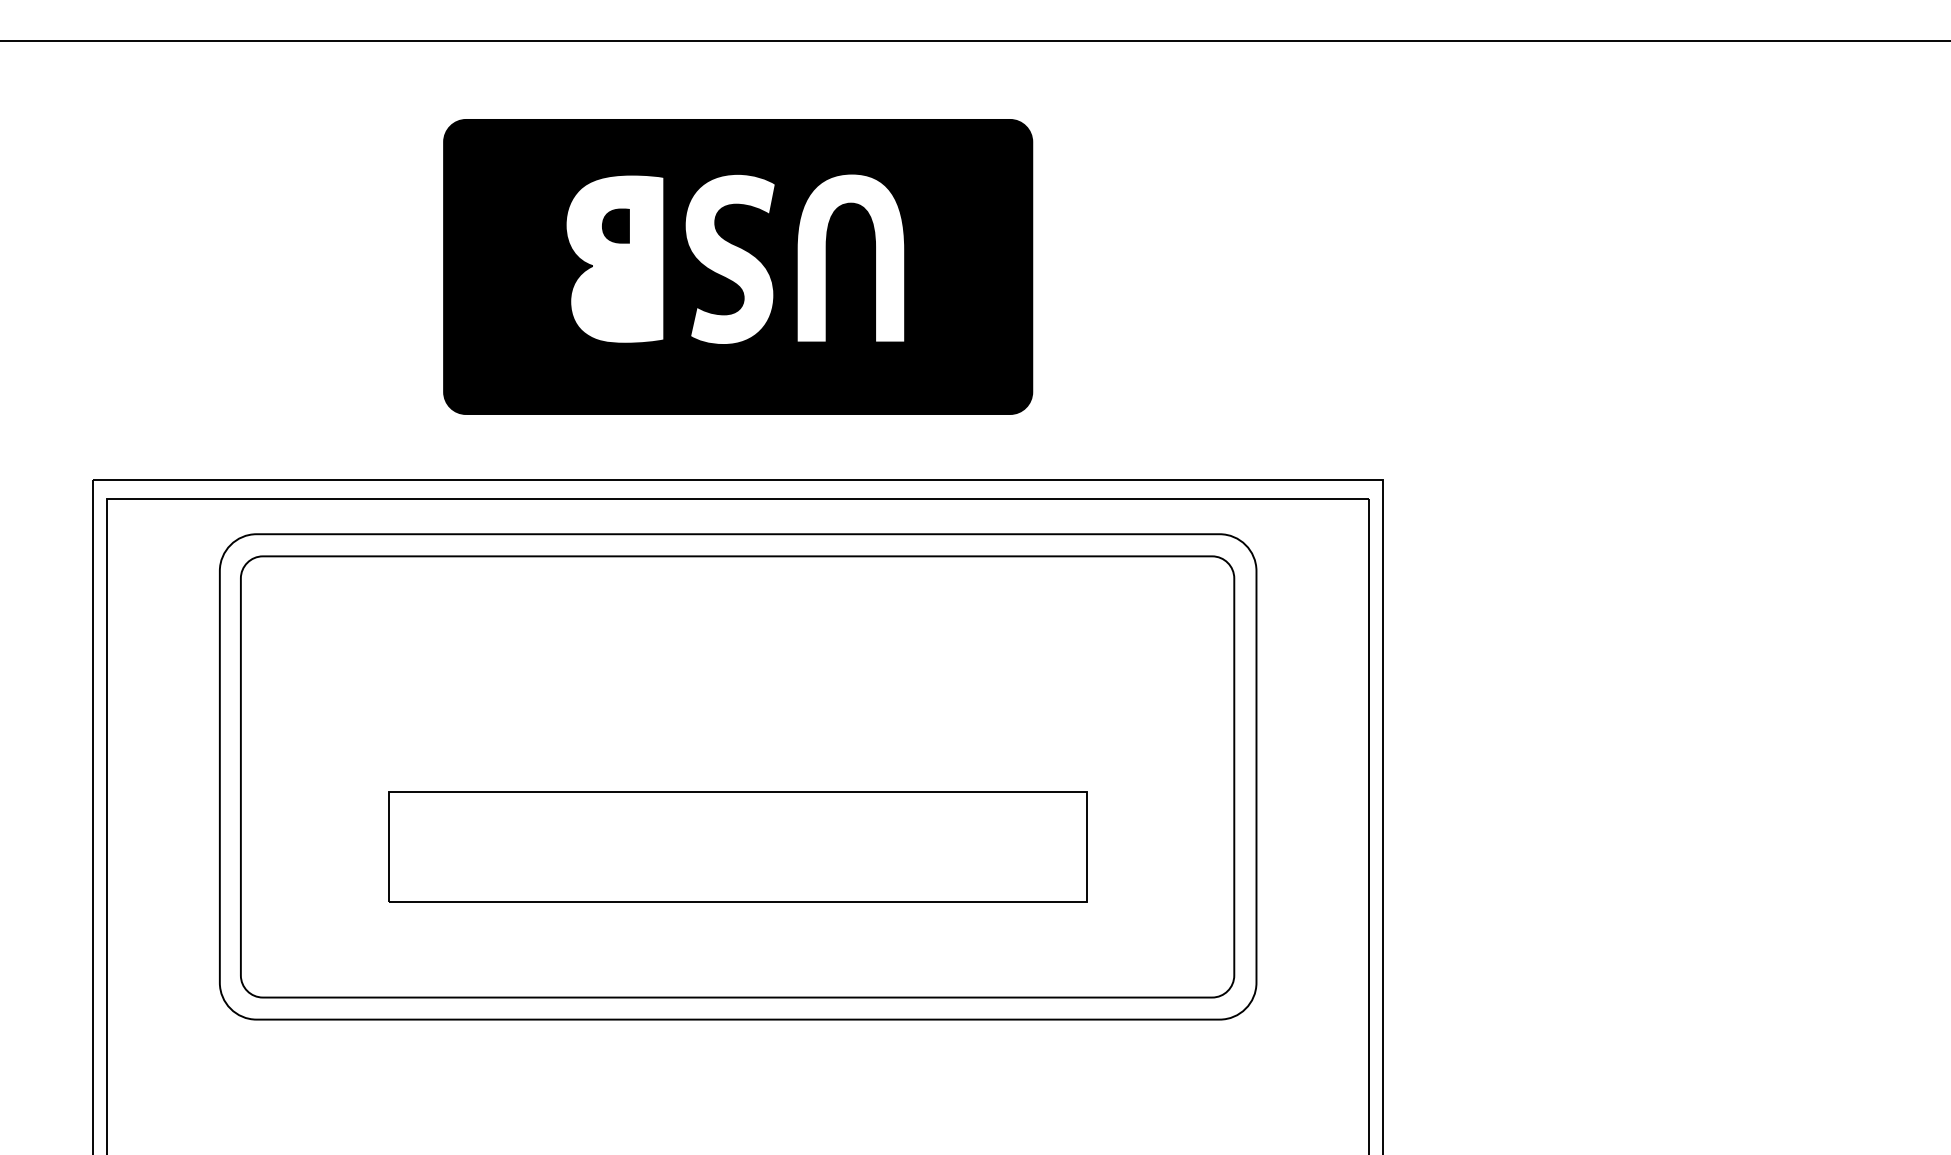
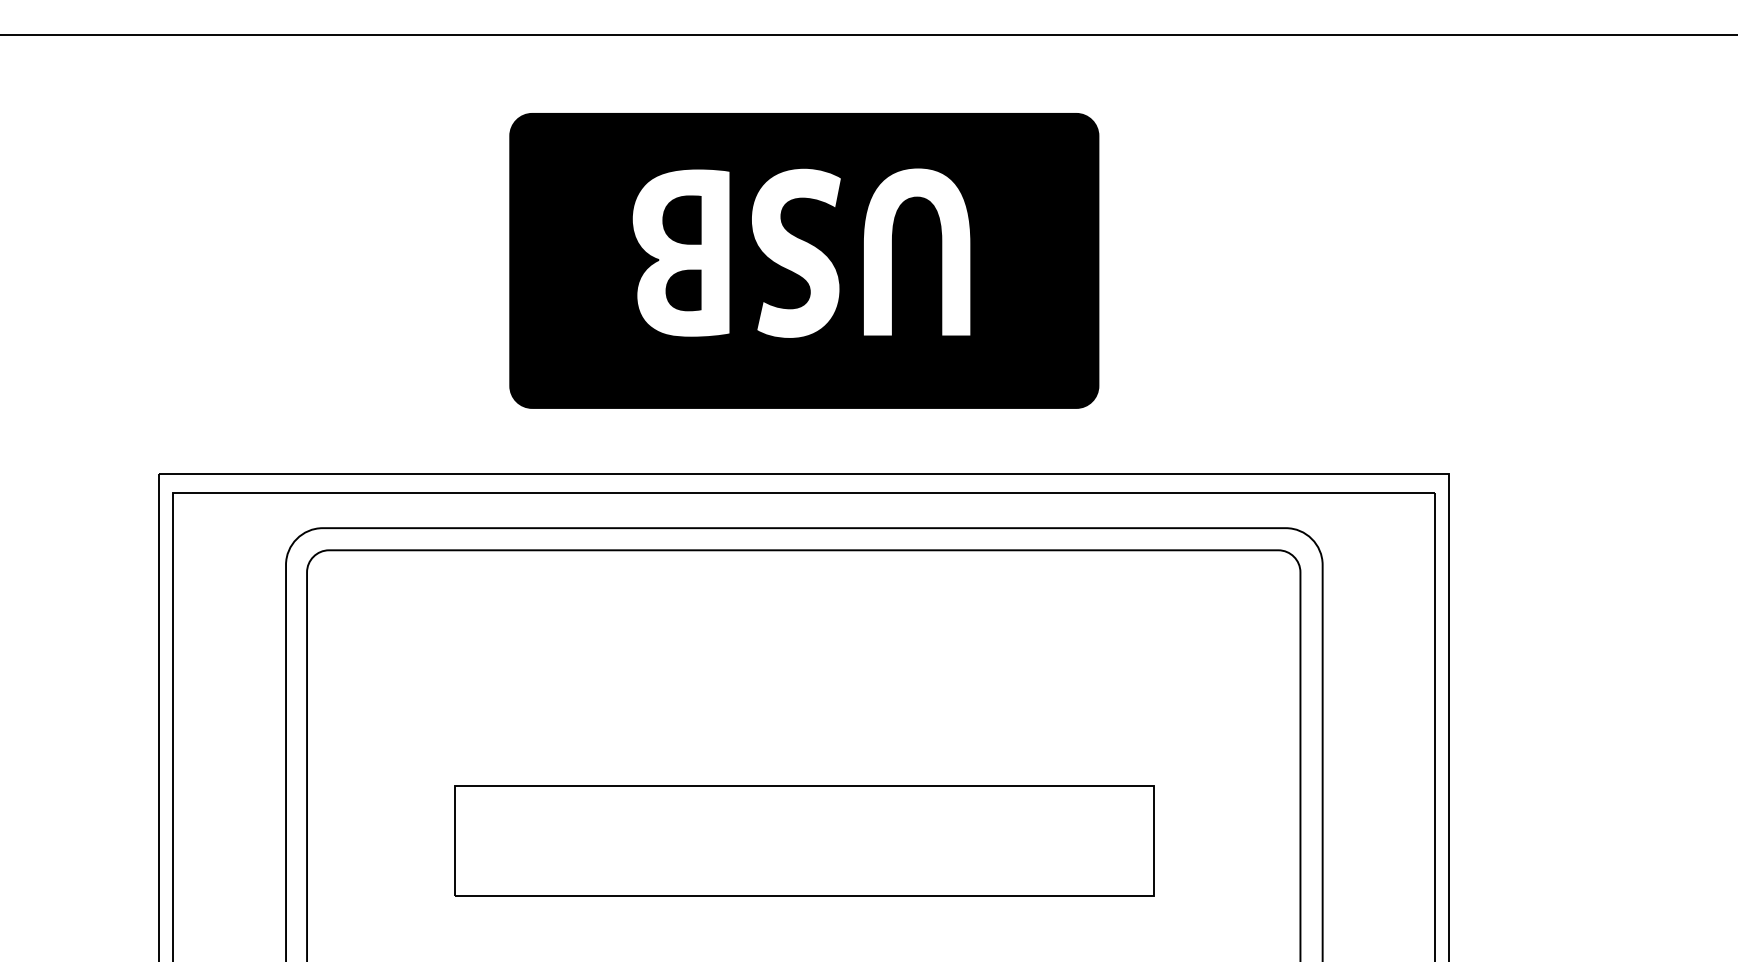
part: (615, 225) -> (681, 219), size x1.43
part: (617, 296) -> (683, 290), added

